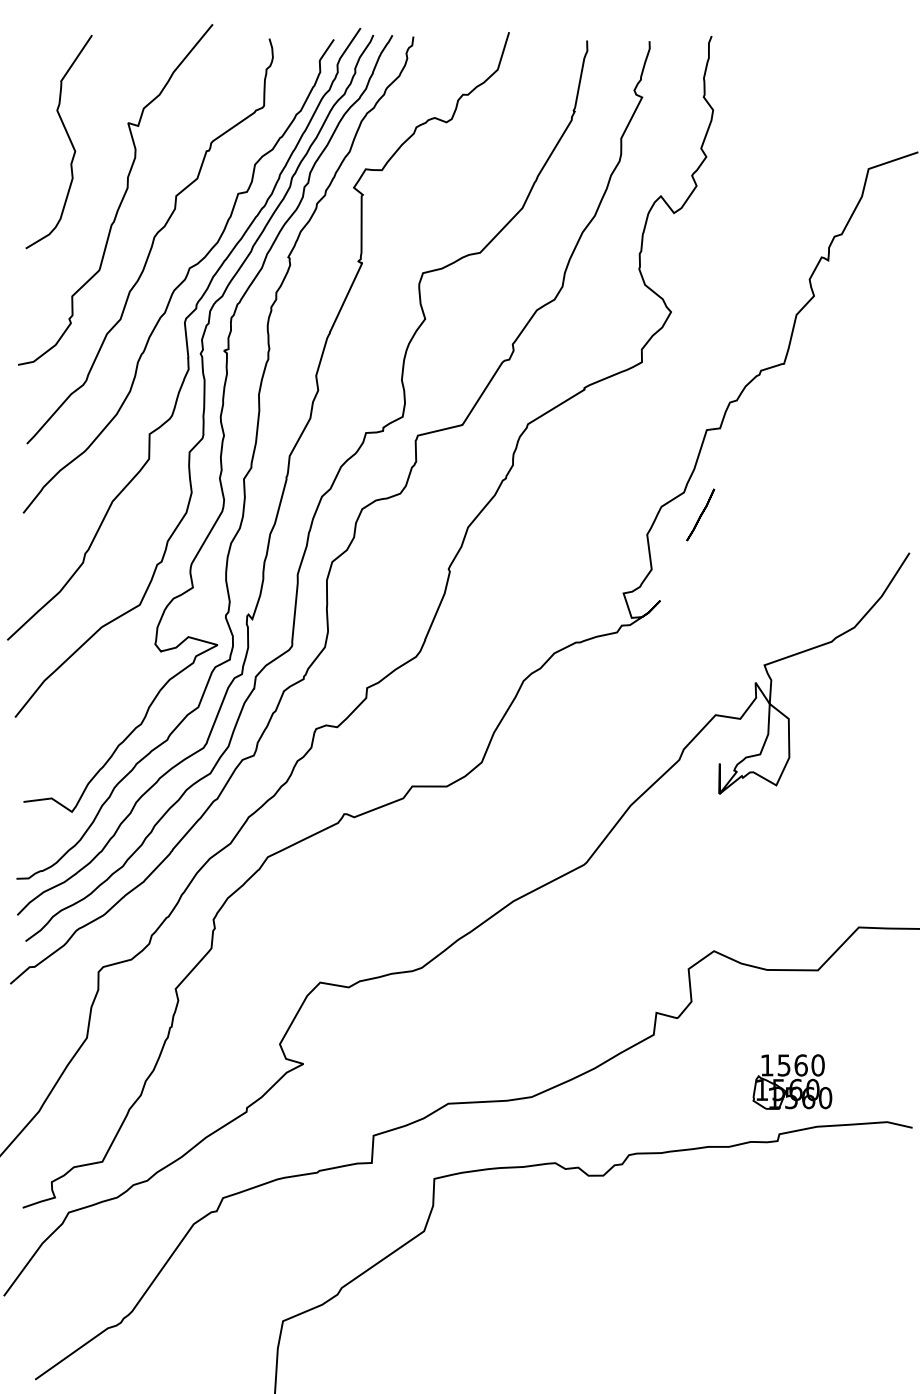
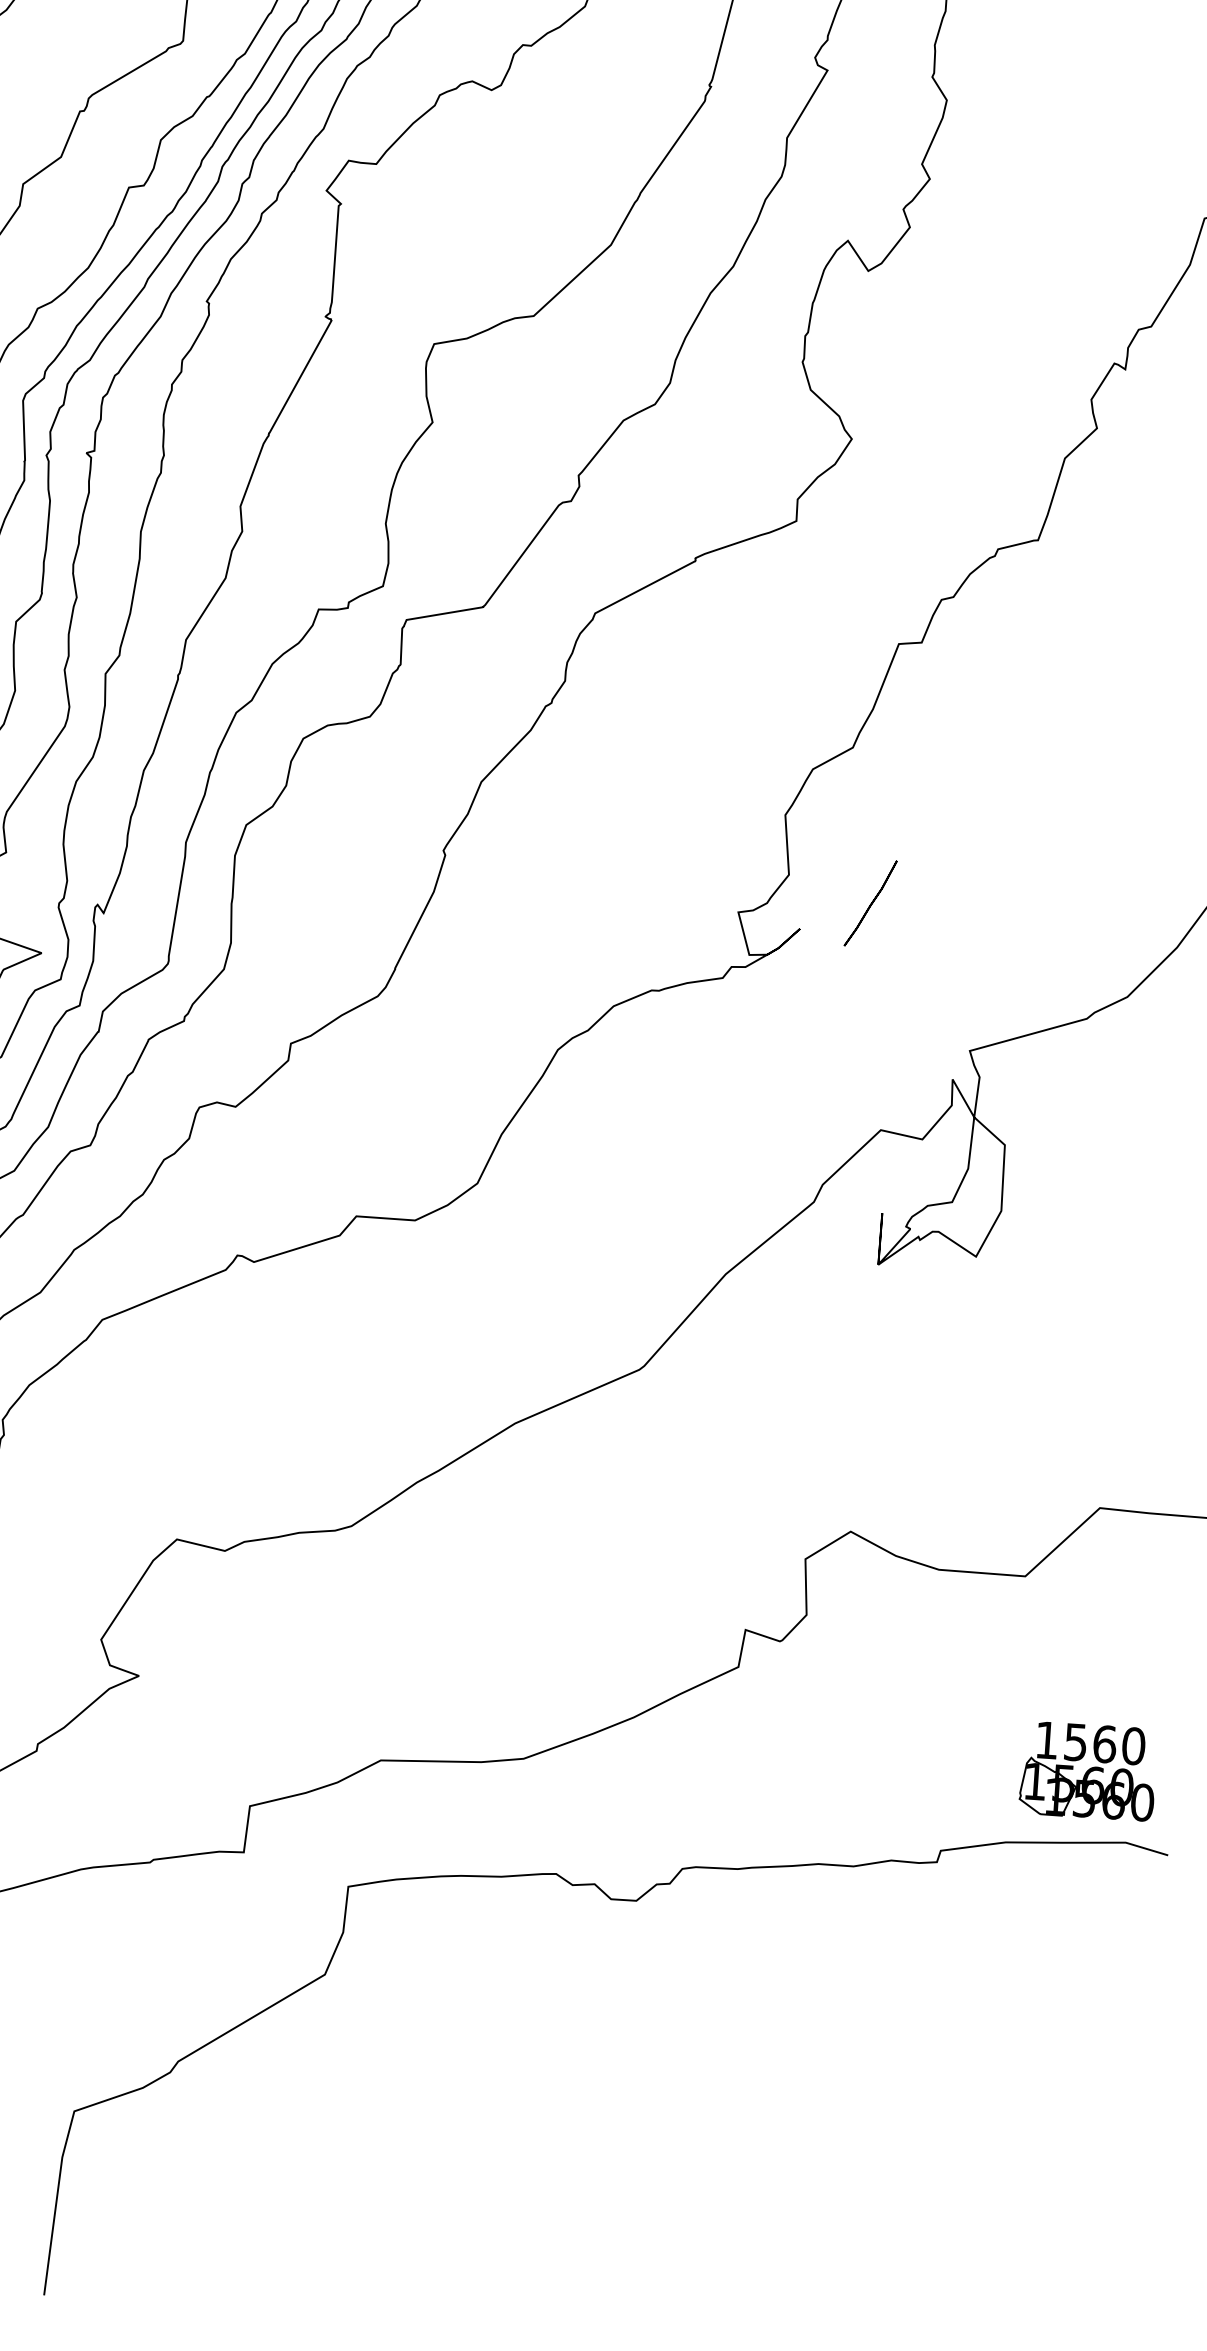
line: (700, 514) -> (870, 902), moved
part: (792, 1081) -> (1088, 1770), moved

